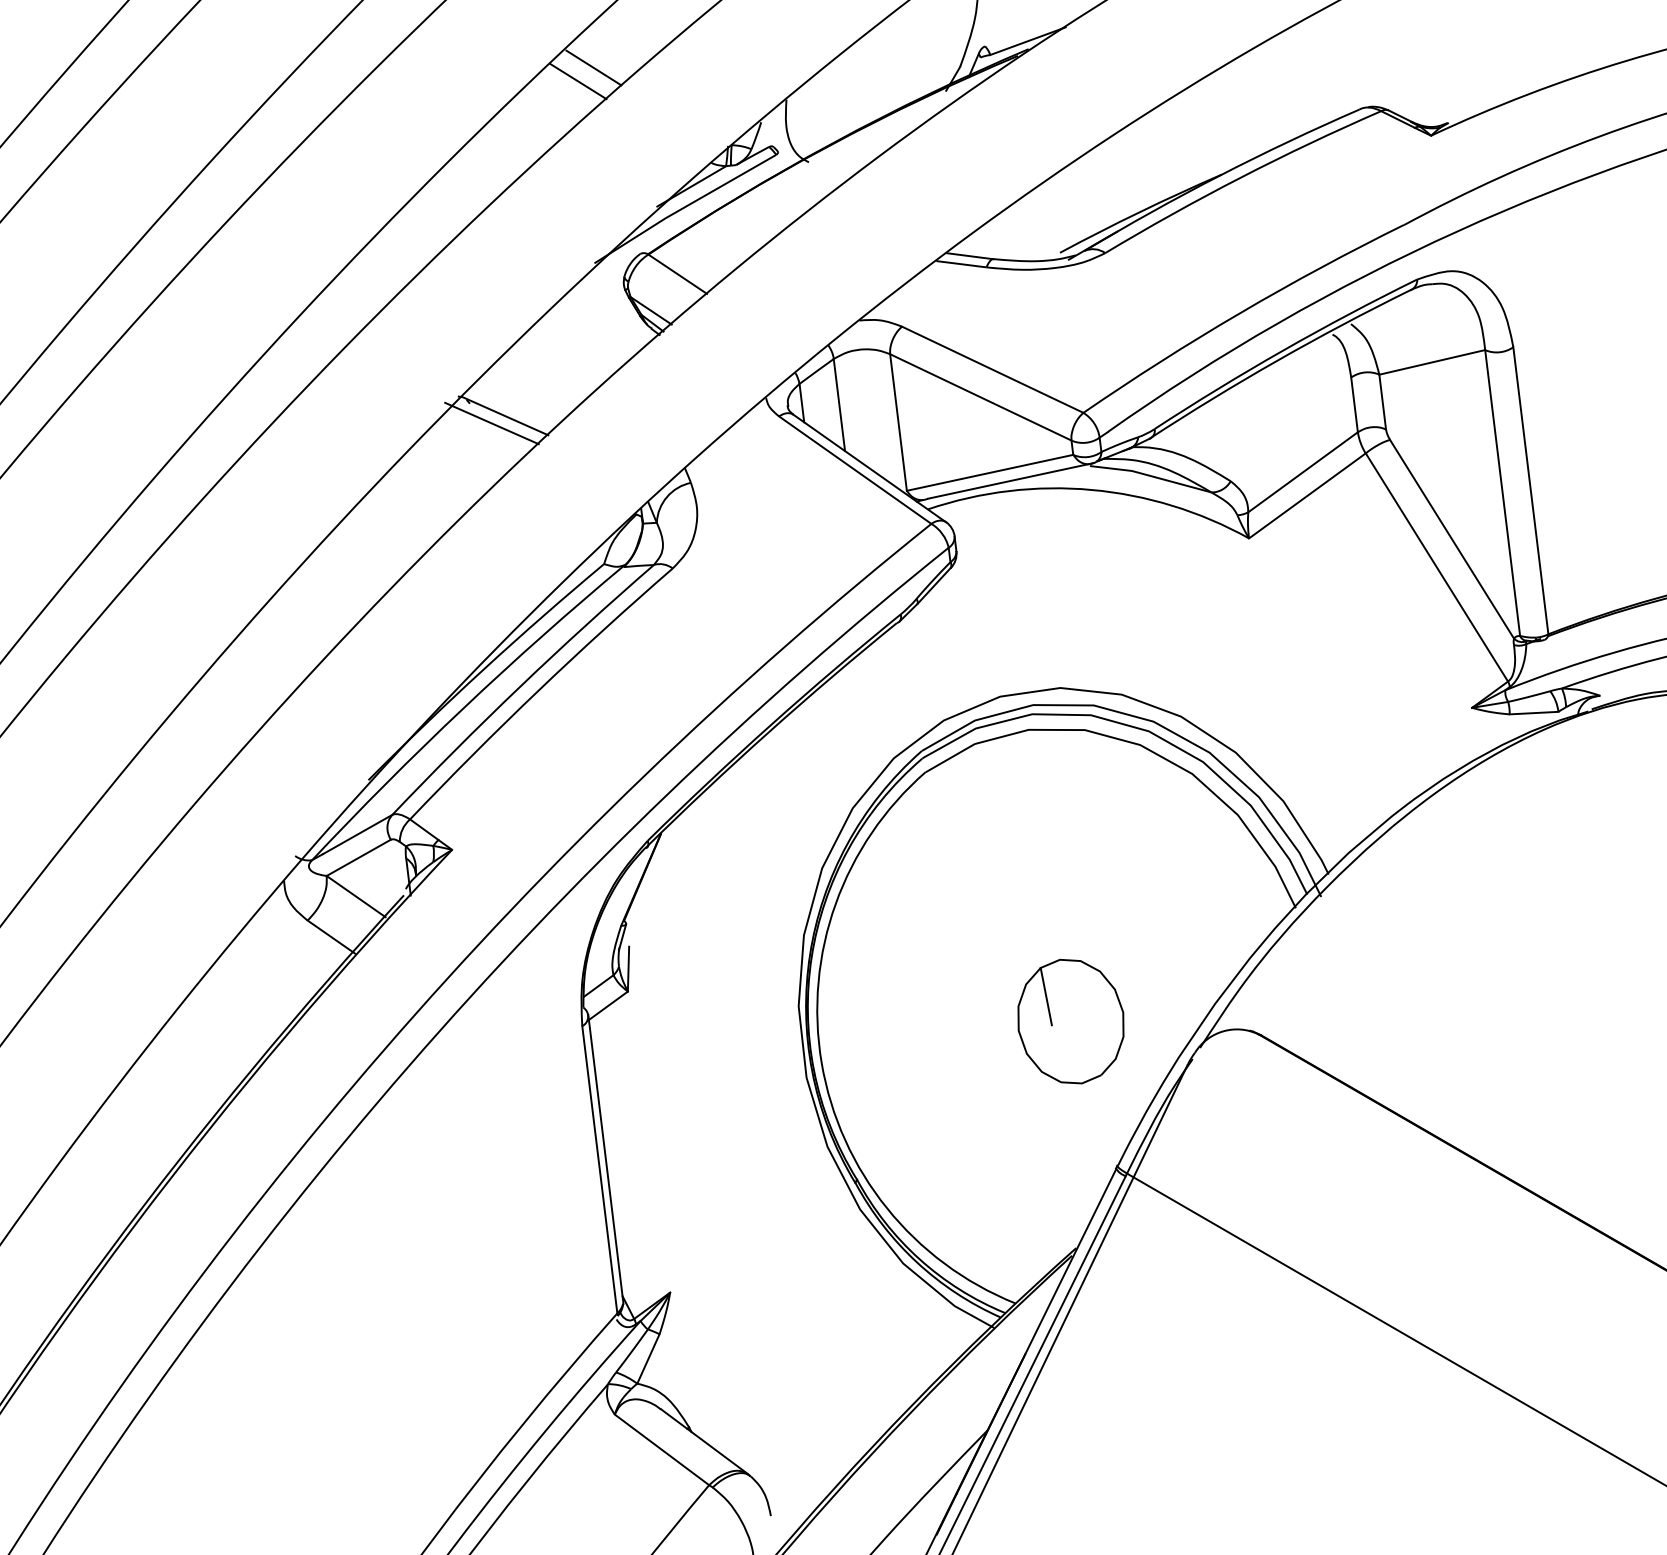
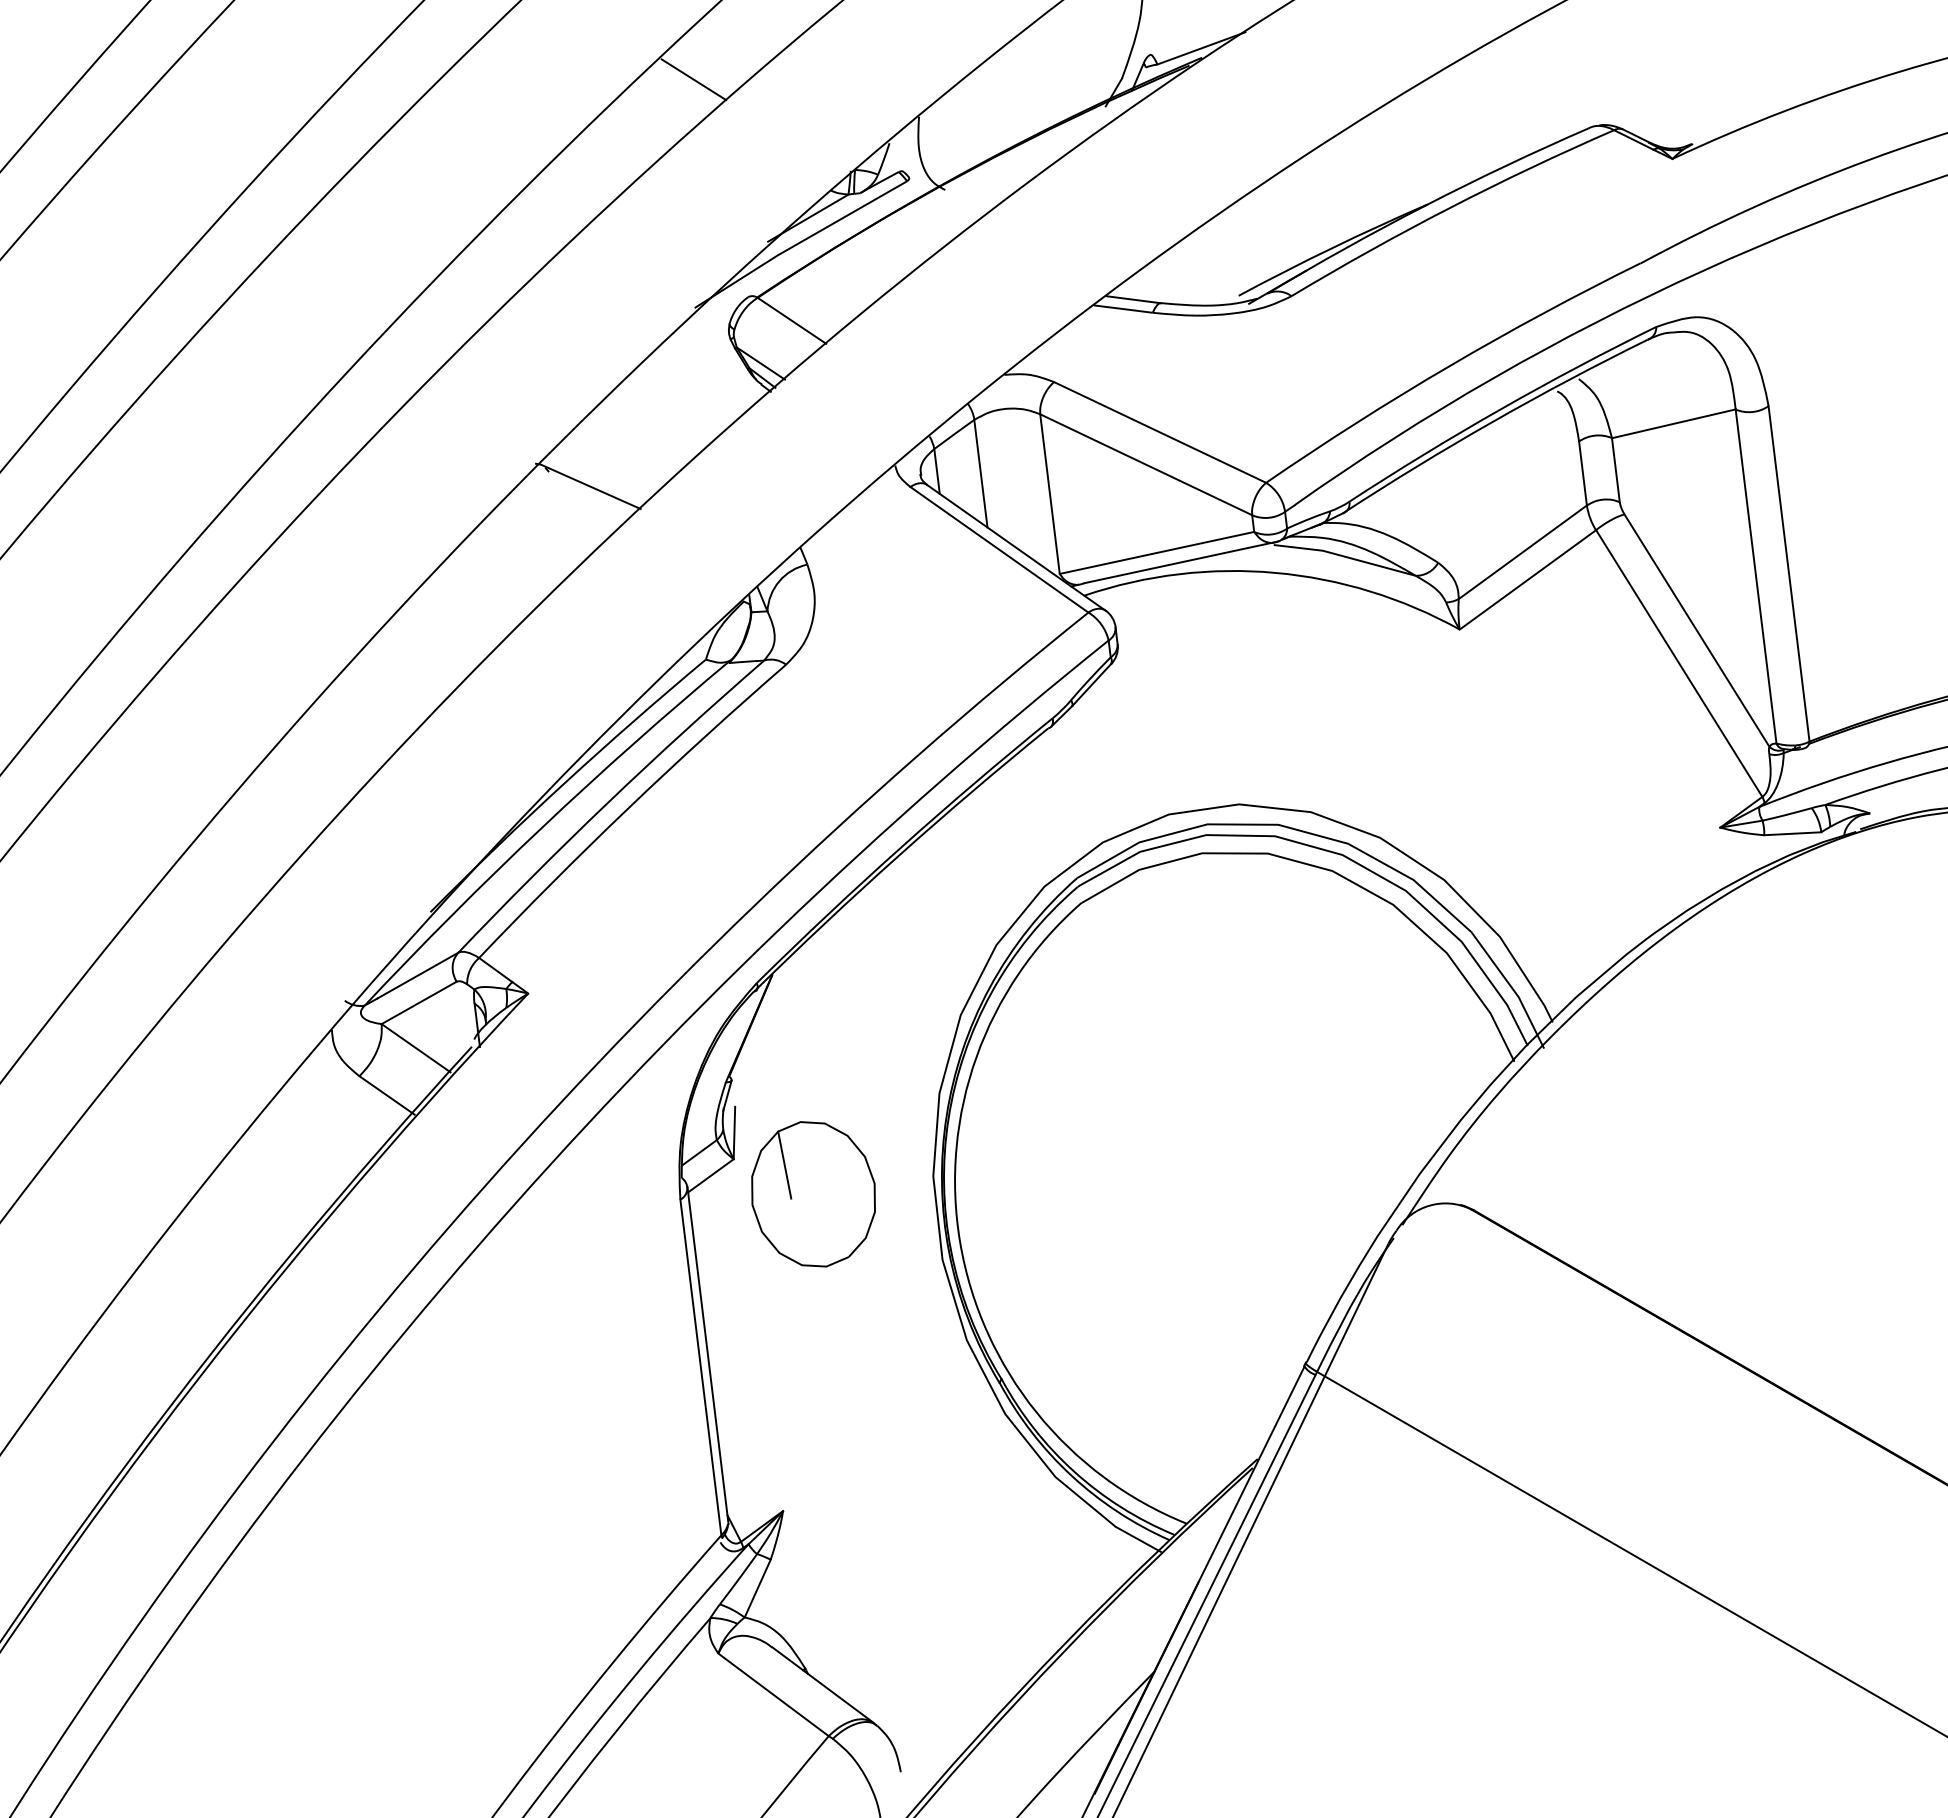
line: (578, 81) -> (675, 95), removed
line: (491, 423) -> (574, 495), removed
part: (1070, 1021) -> (813, 1194), moved

